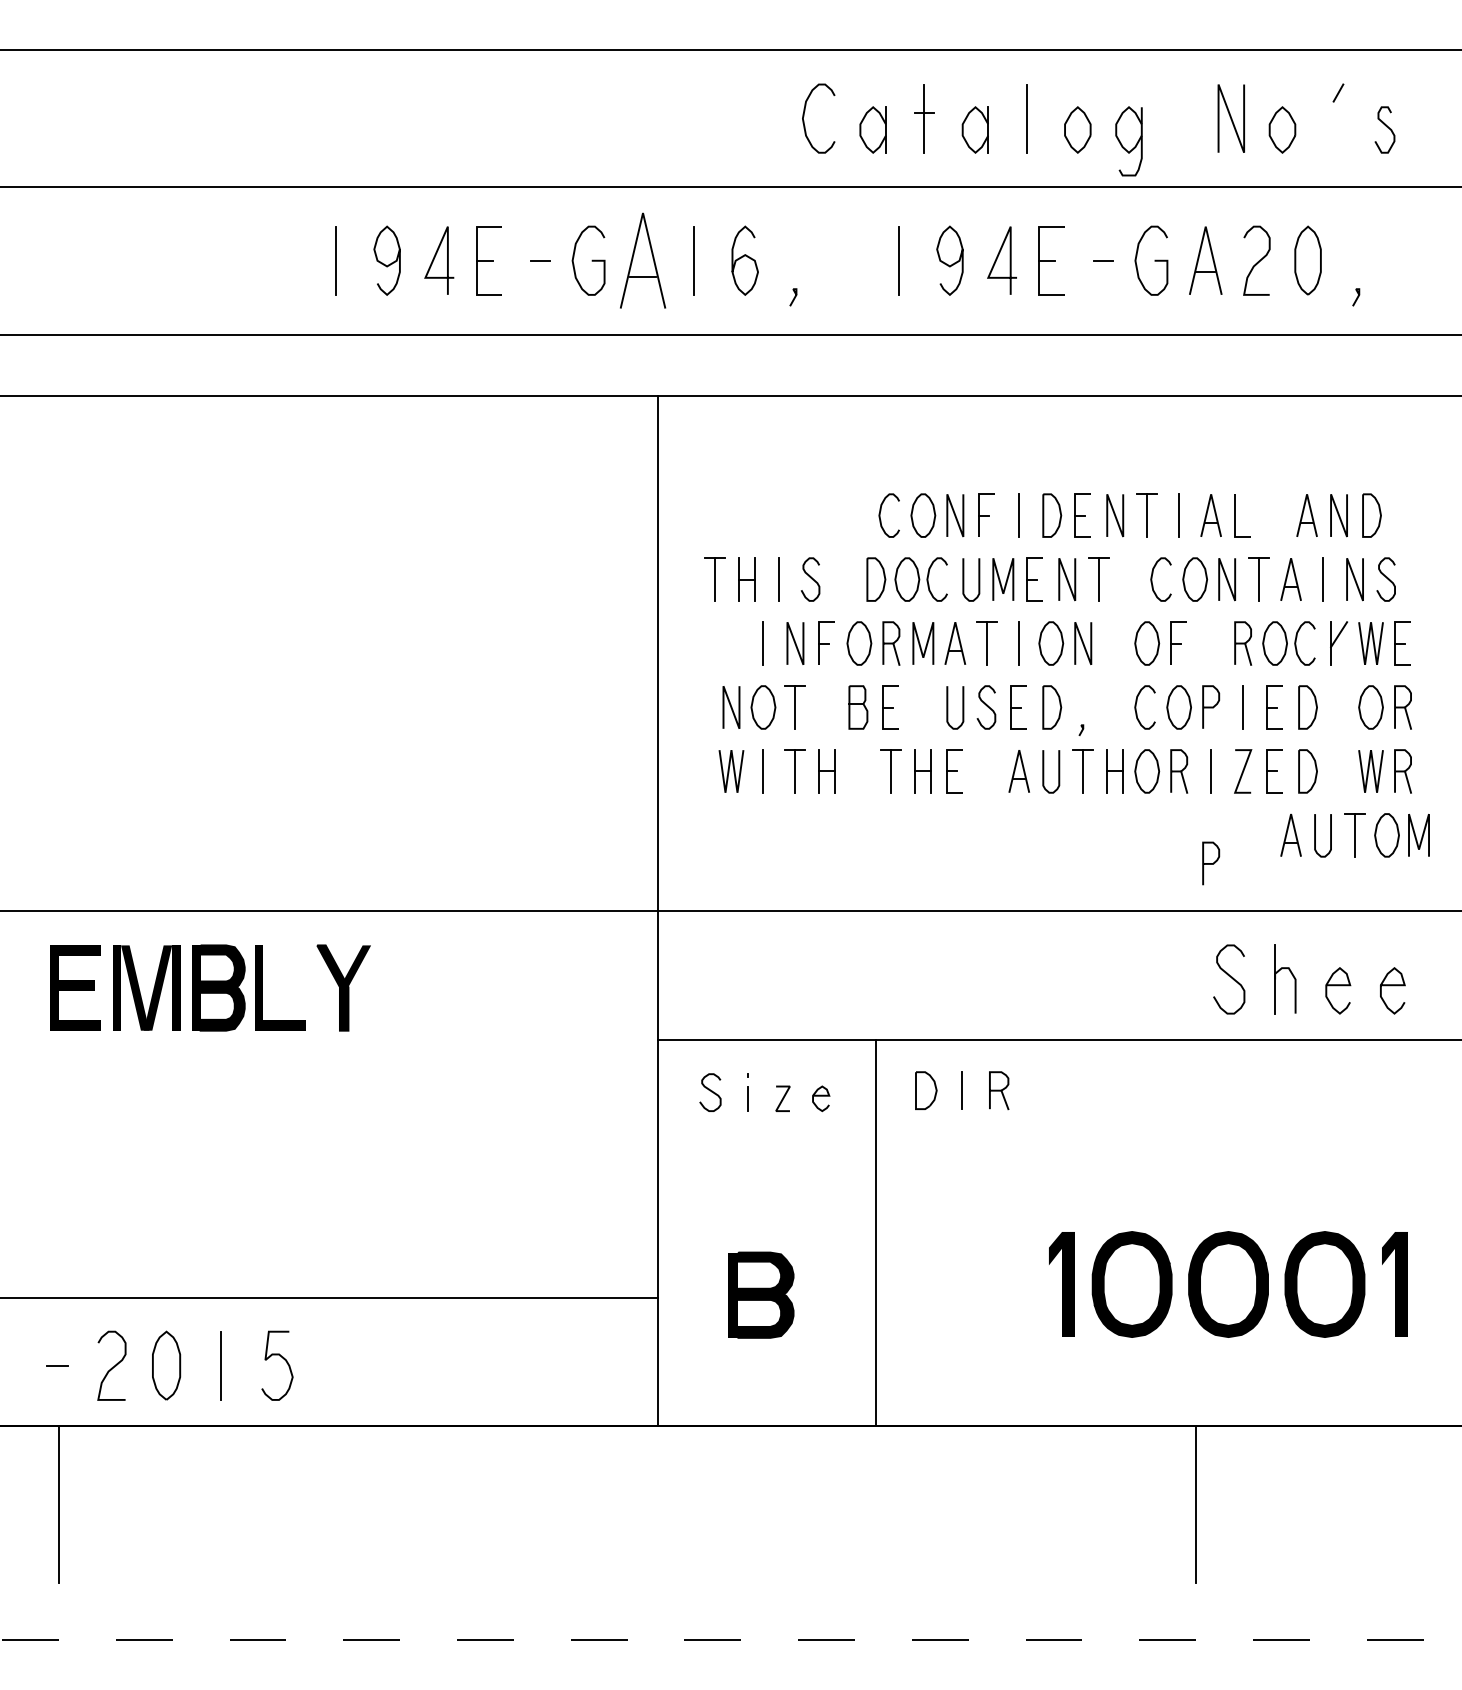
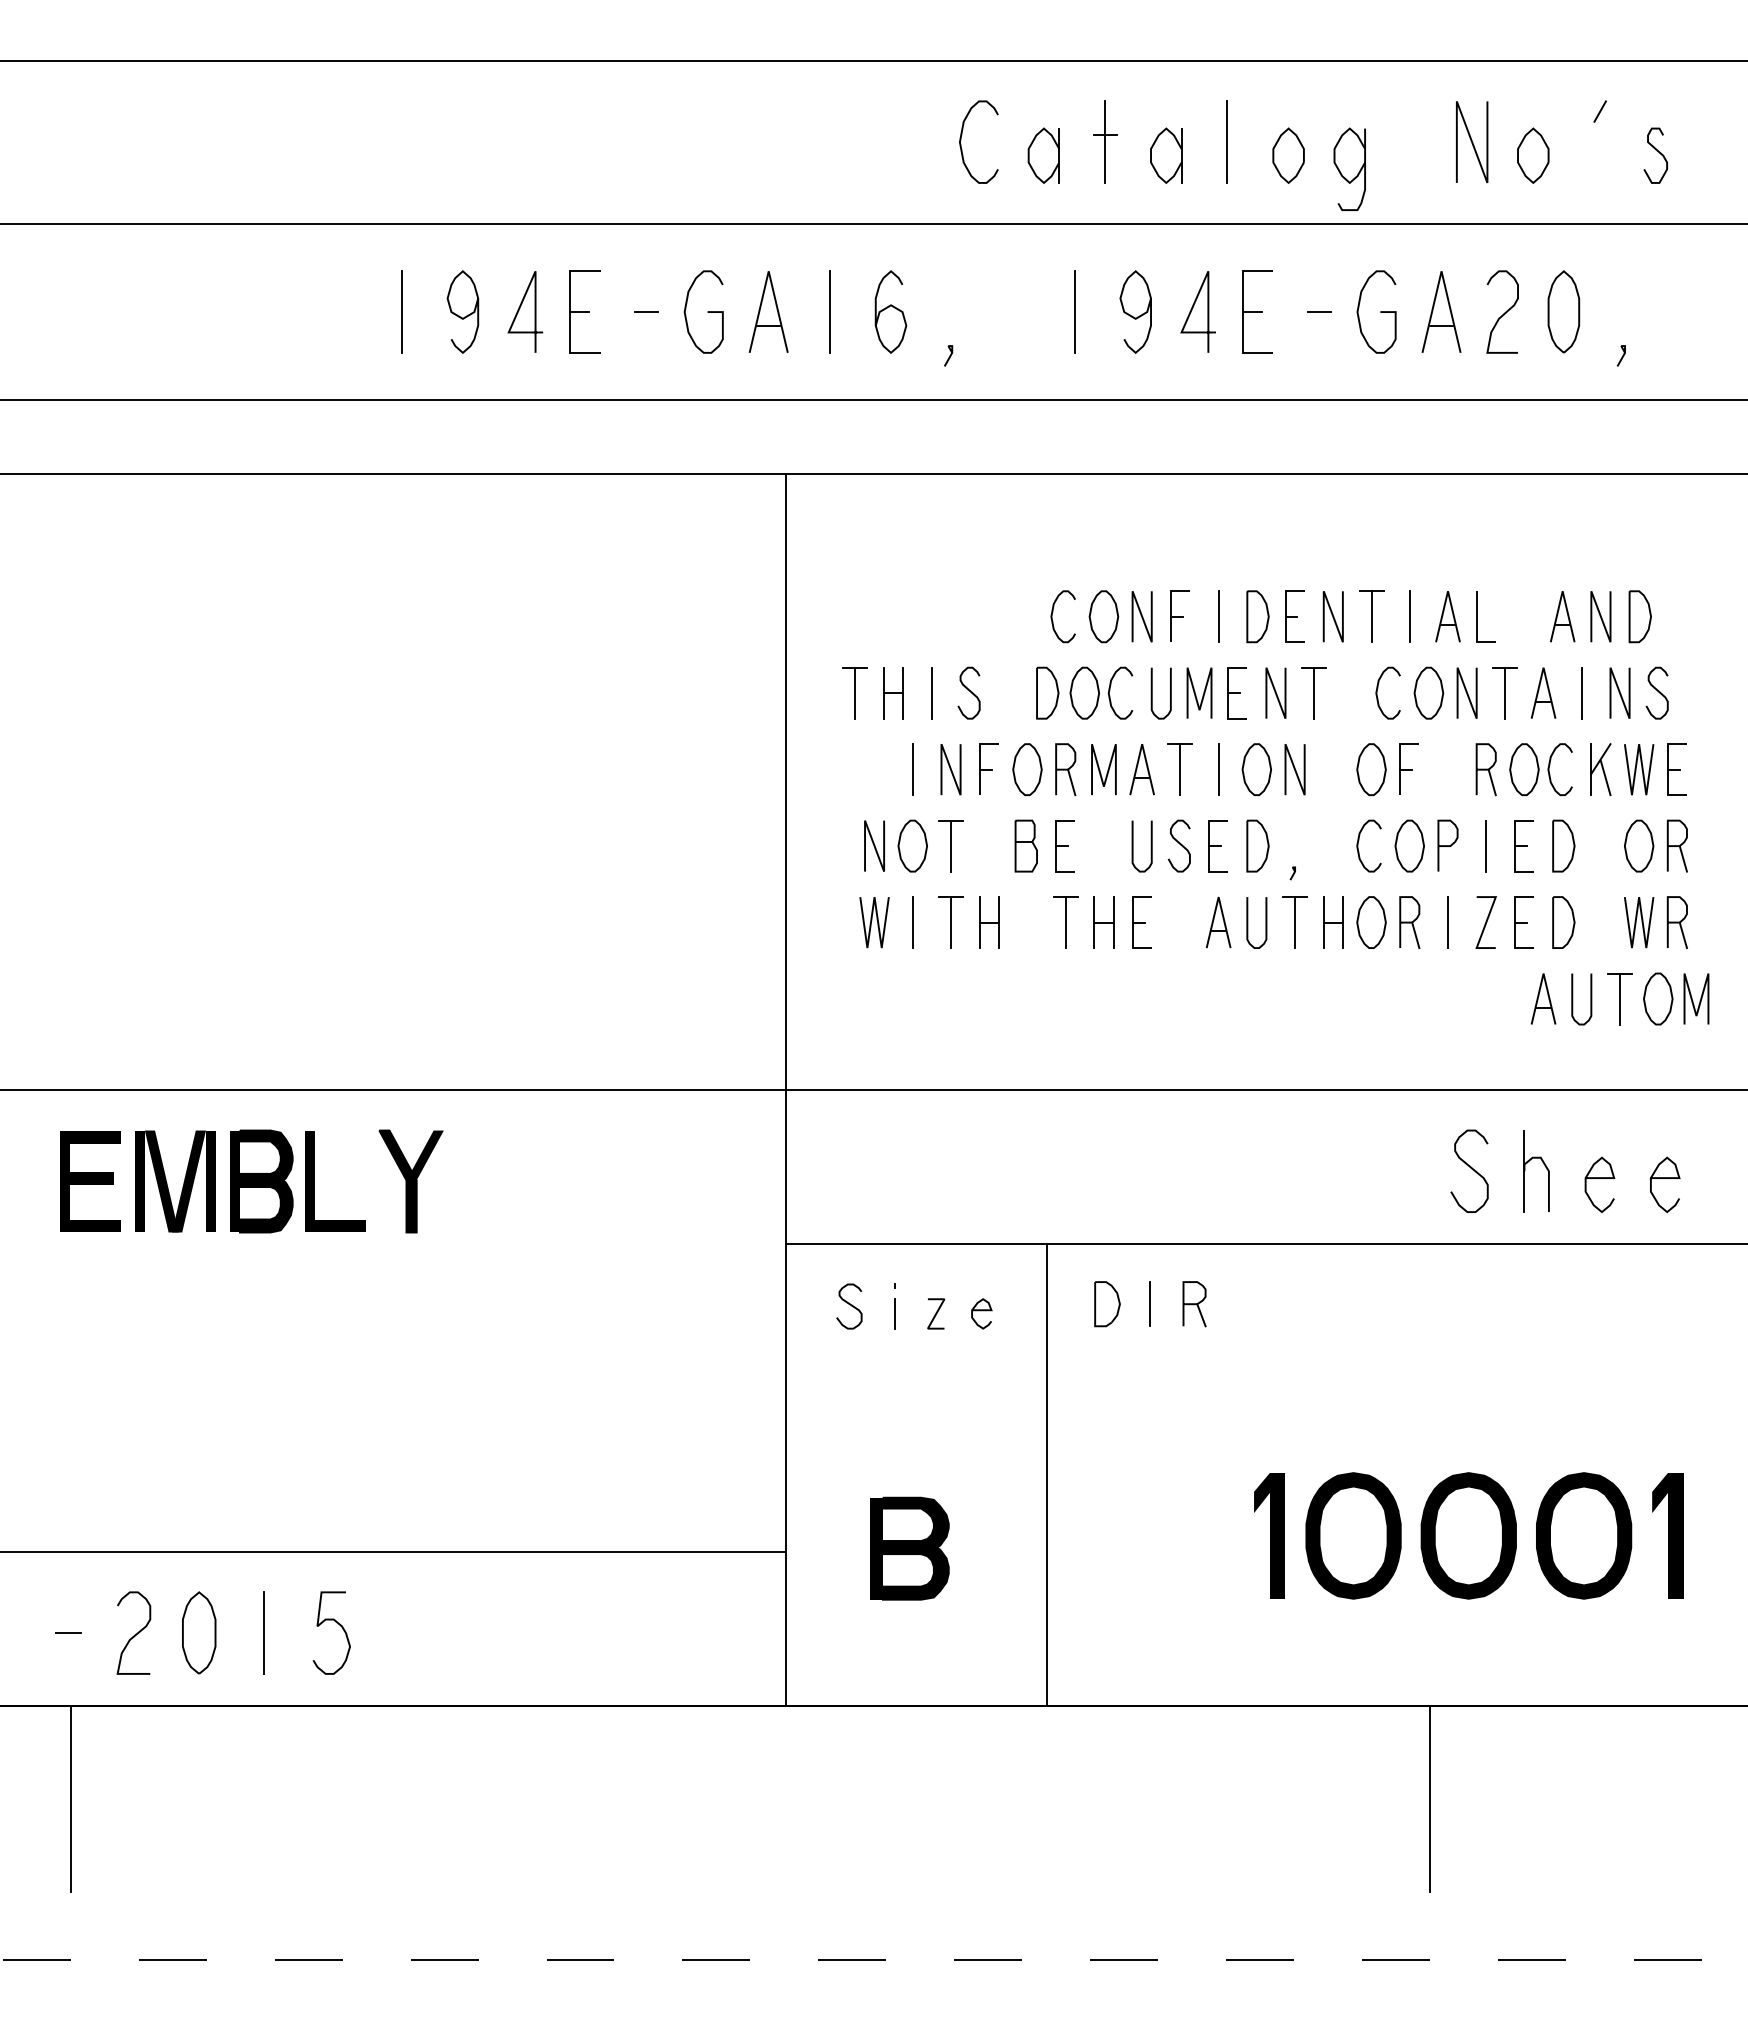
part: (642, 260) -> (768, 311), size x0.71
line: (1342, 650) -> (1605, 778), added
curve: (1210, 863) -> (1447, 1032), removed

